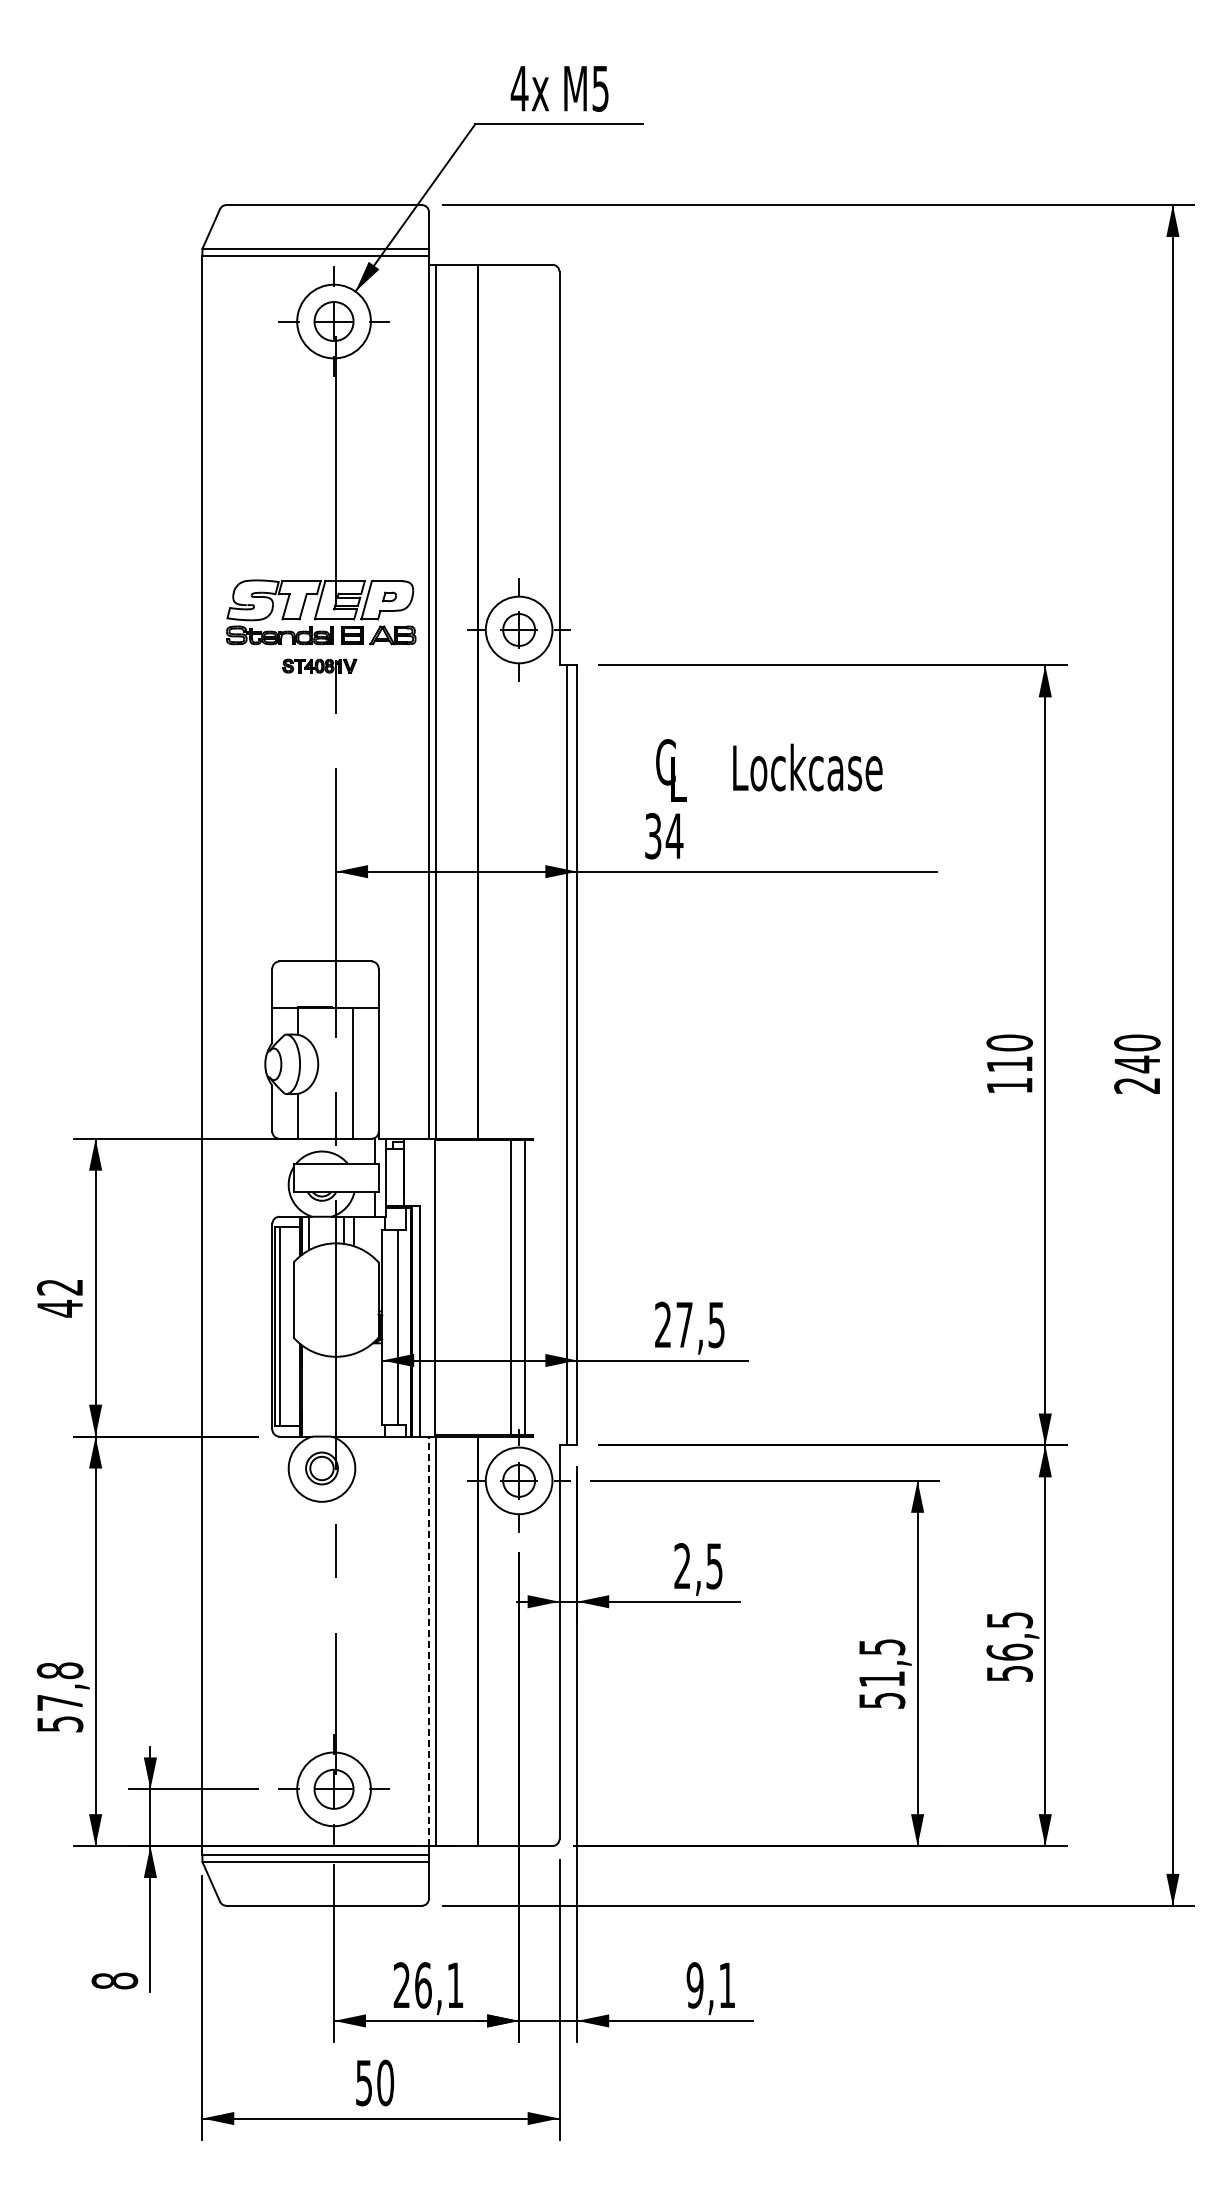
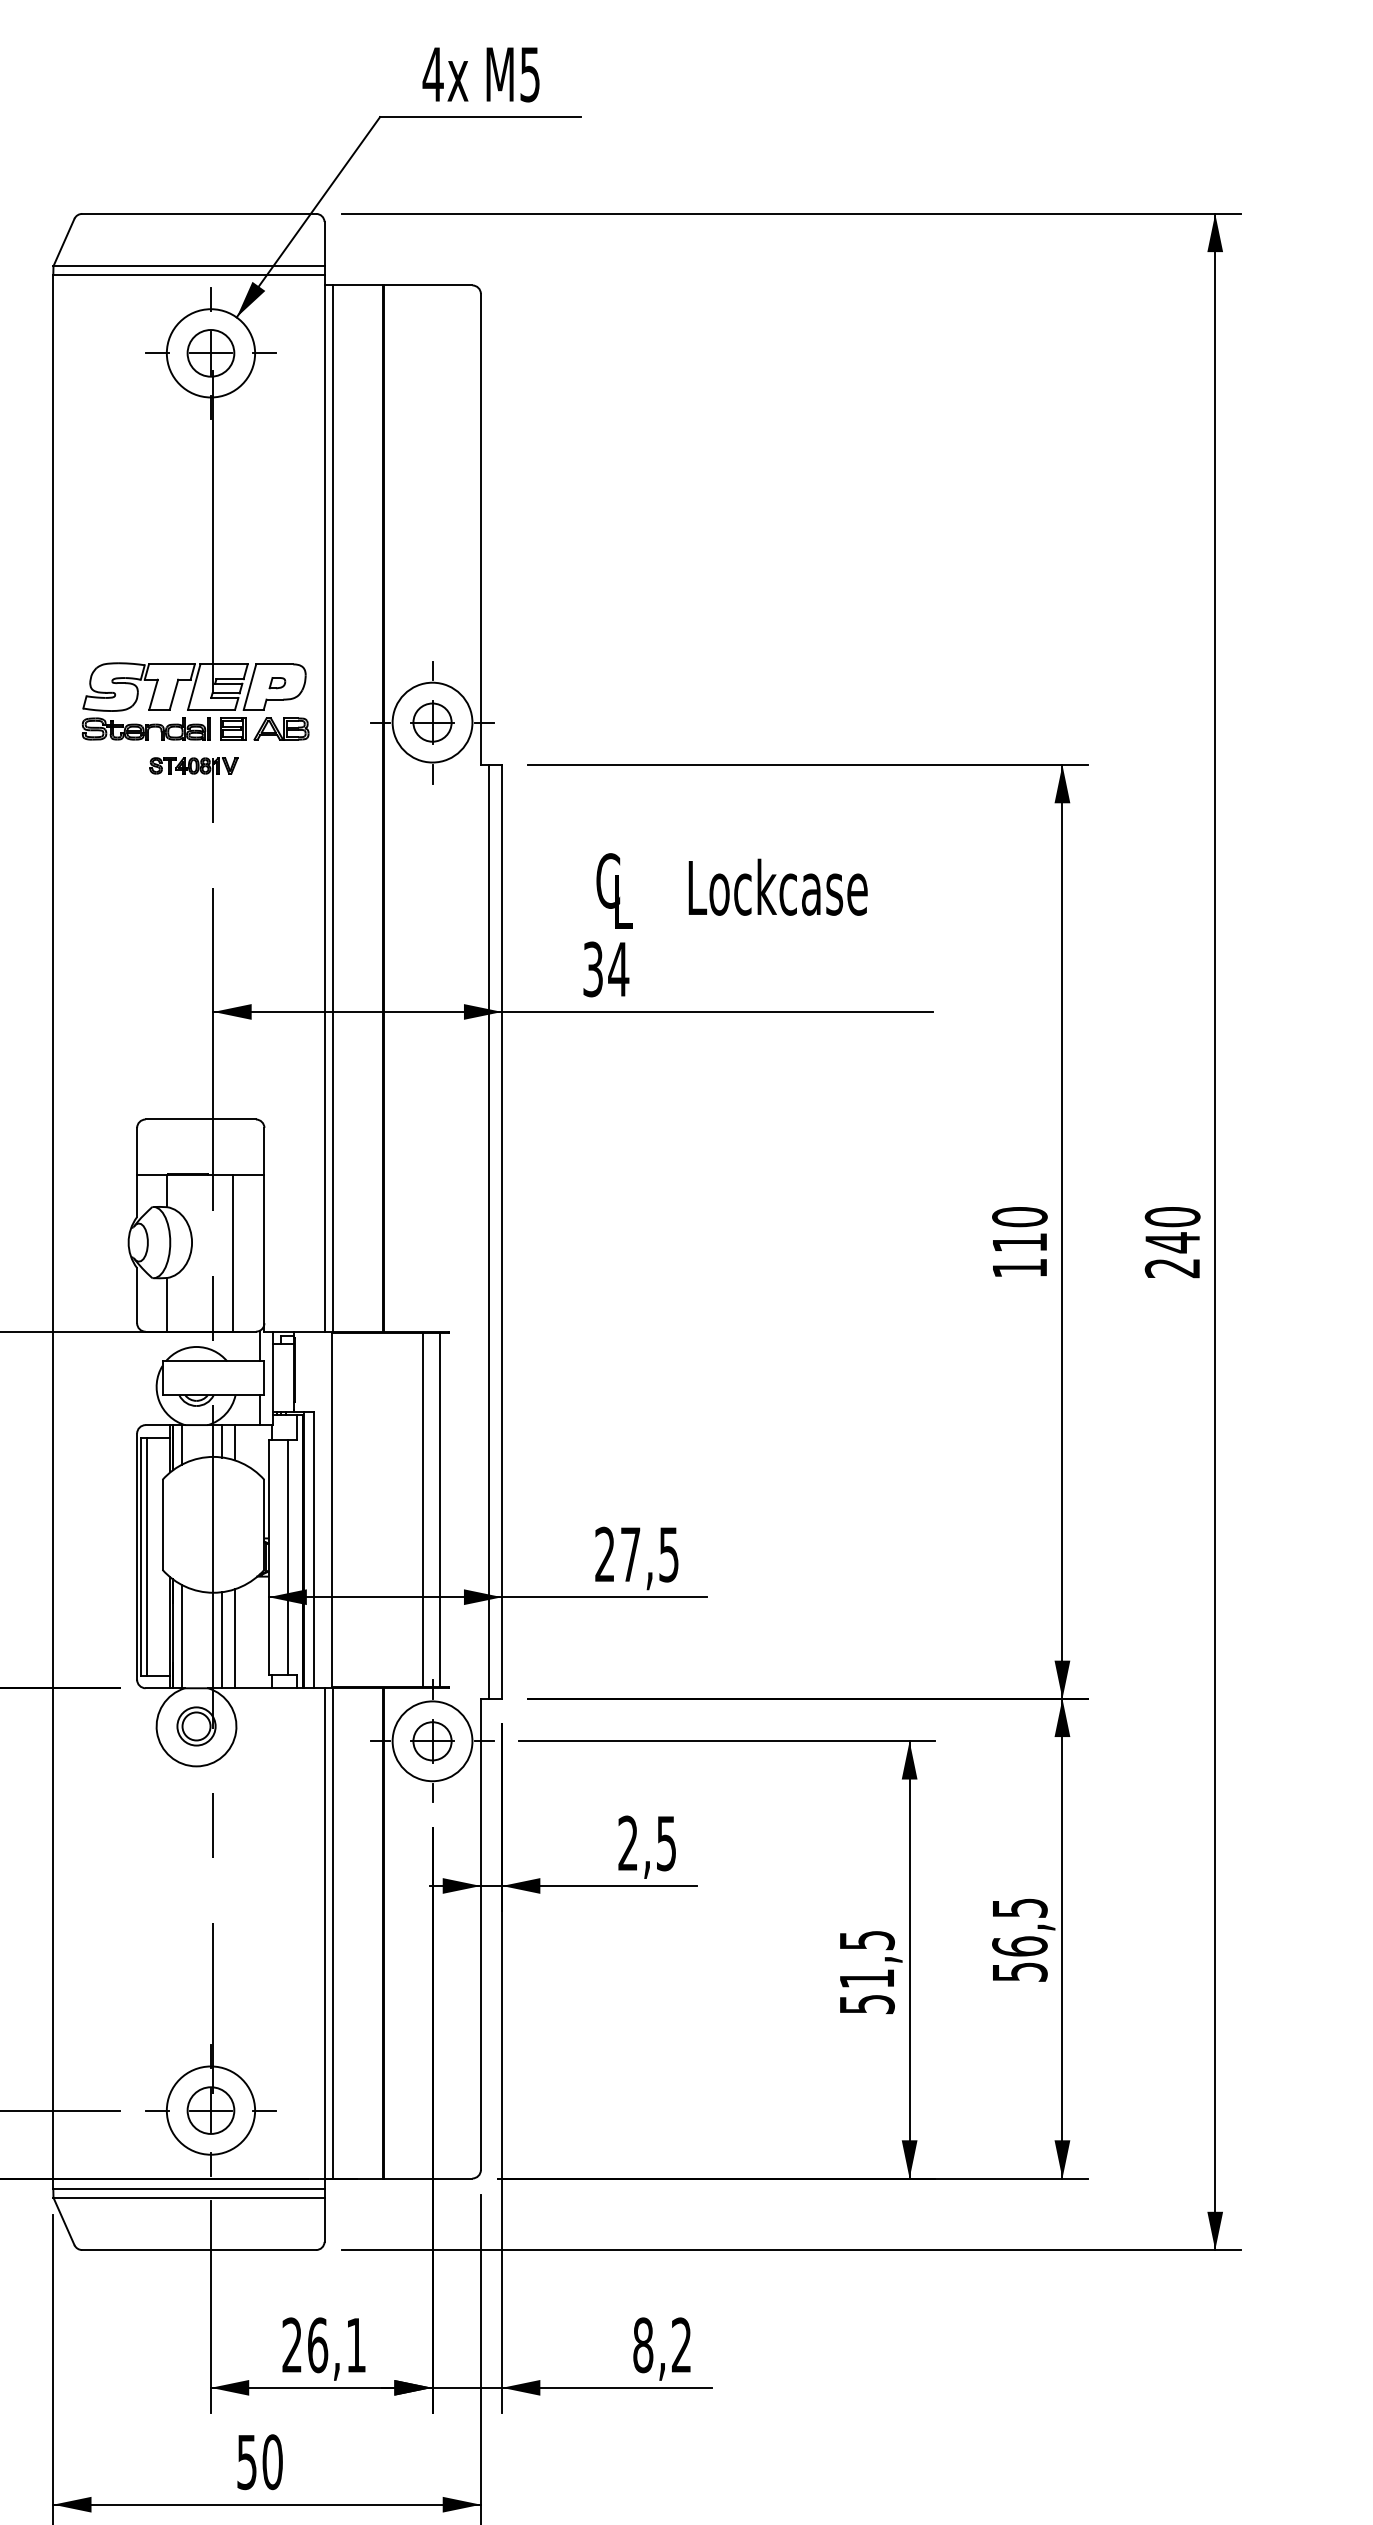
line: (309, 1393) -> (181, 1636), added
line: (354, 1394) -> (235, 1637), added
line: (343, 1396) -> (222, 1640), added
line: (428, 1641) -> (324, 1933), dashed -> solid
text: (710, 1985) -> (661, 2345), 9,1 -> 8,2

